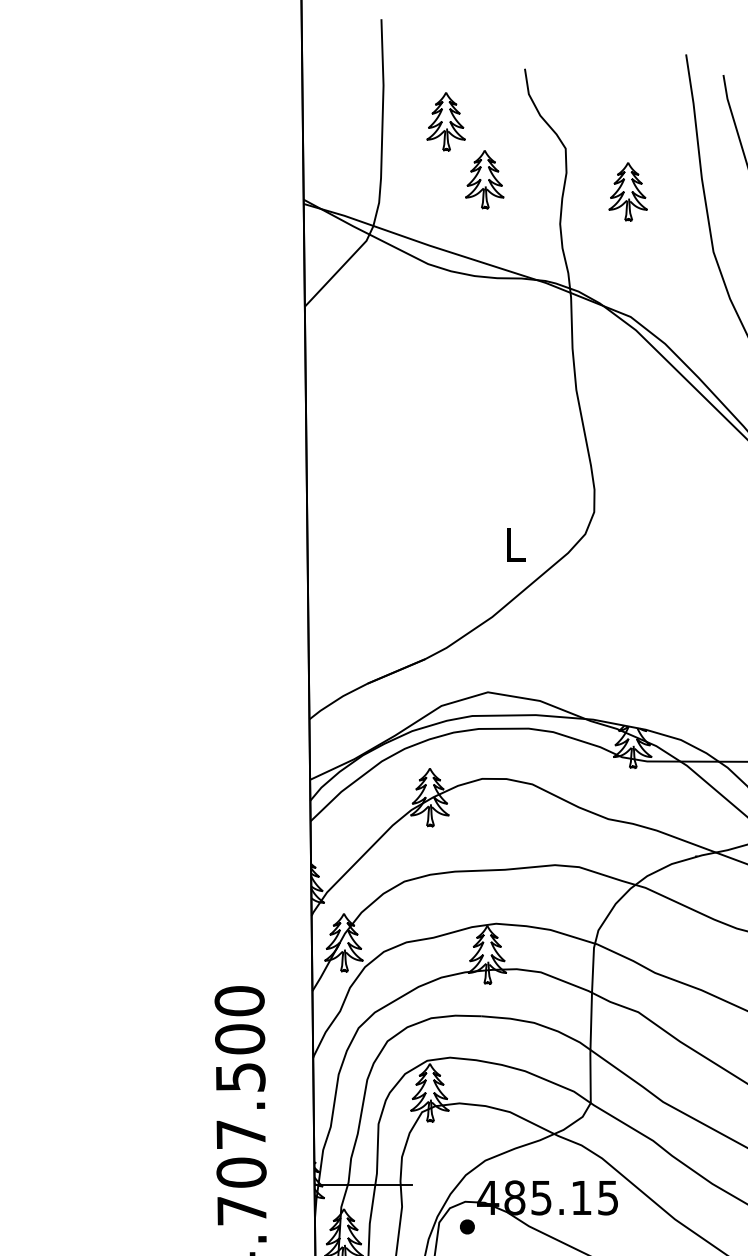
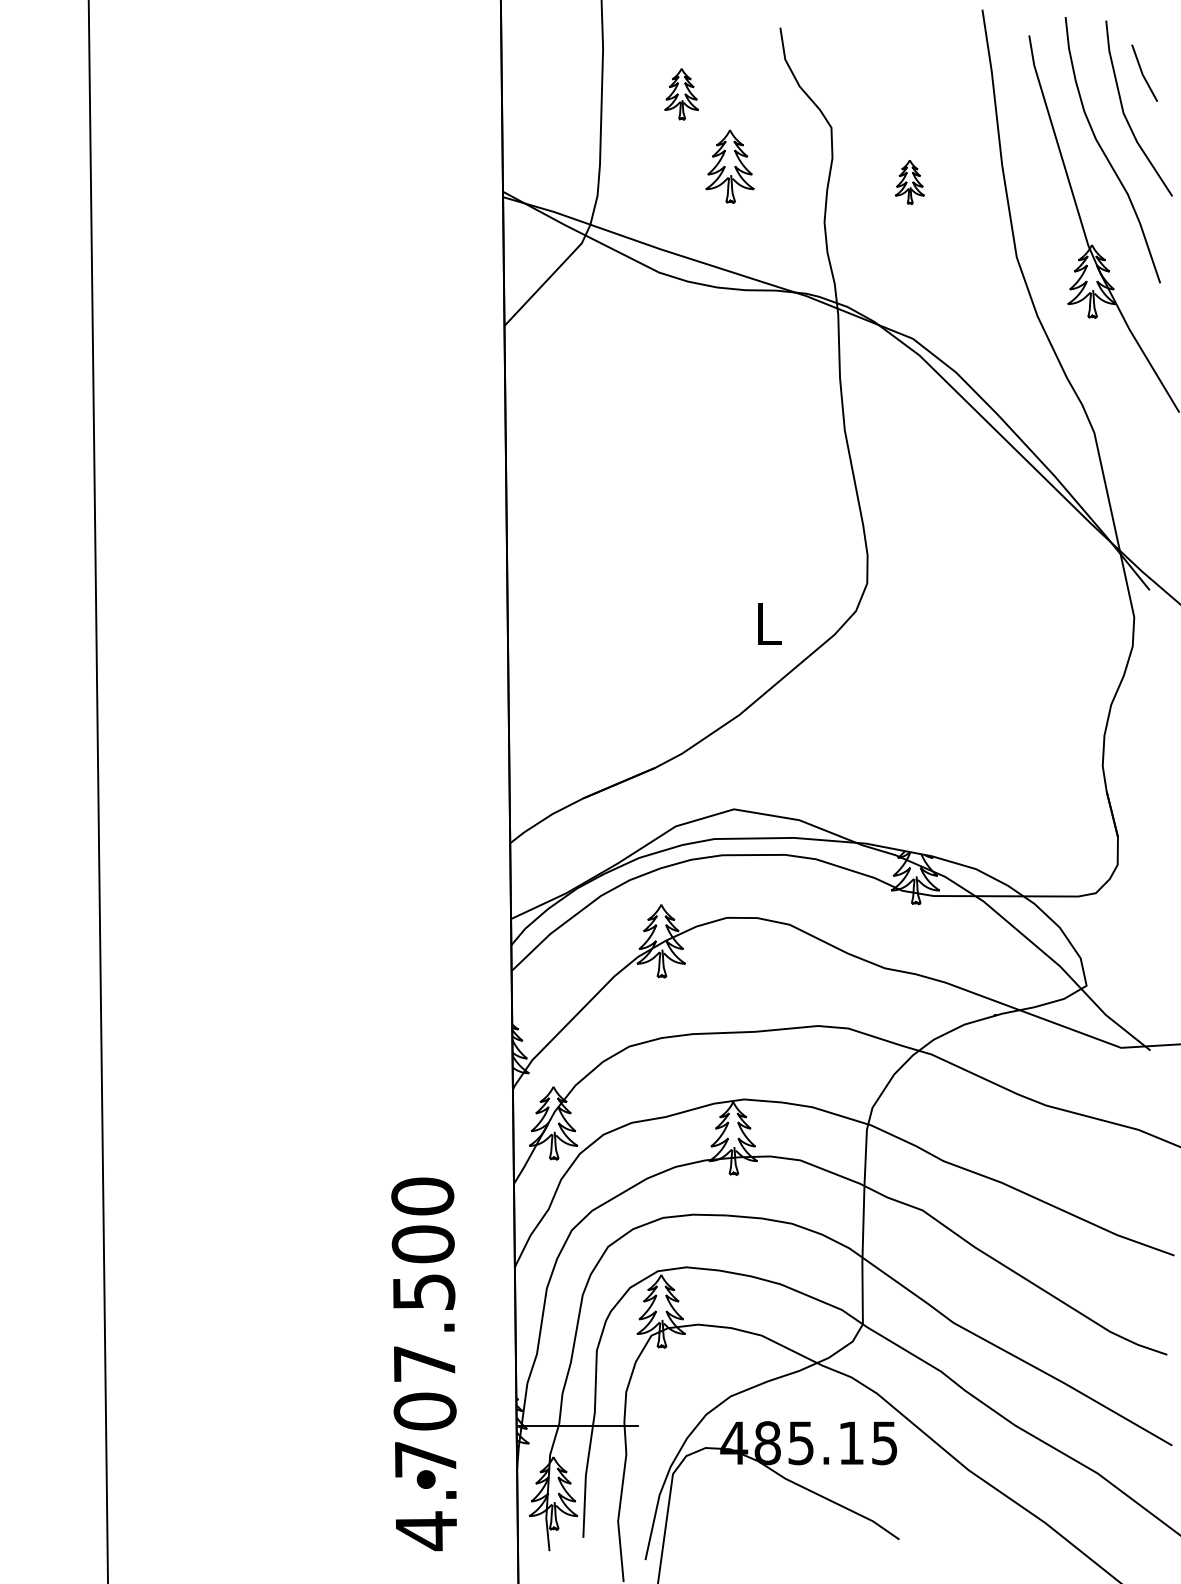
part: (446, 122) -> (681, 94), size x0.7
part: (627, 192) -> (909, 182), size x0.6
part: (466, 1226) -> (425, 1479), moved

